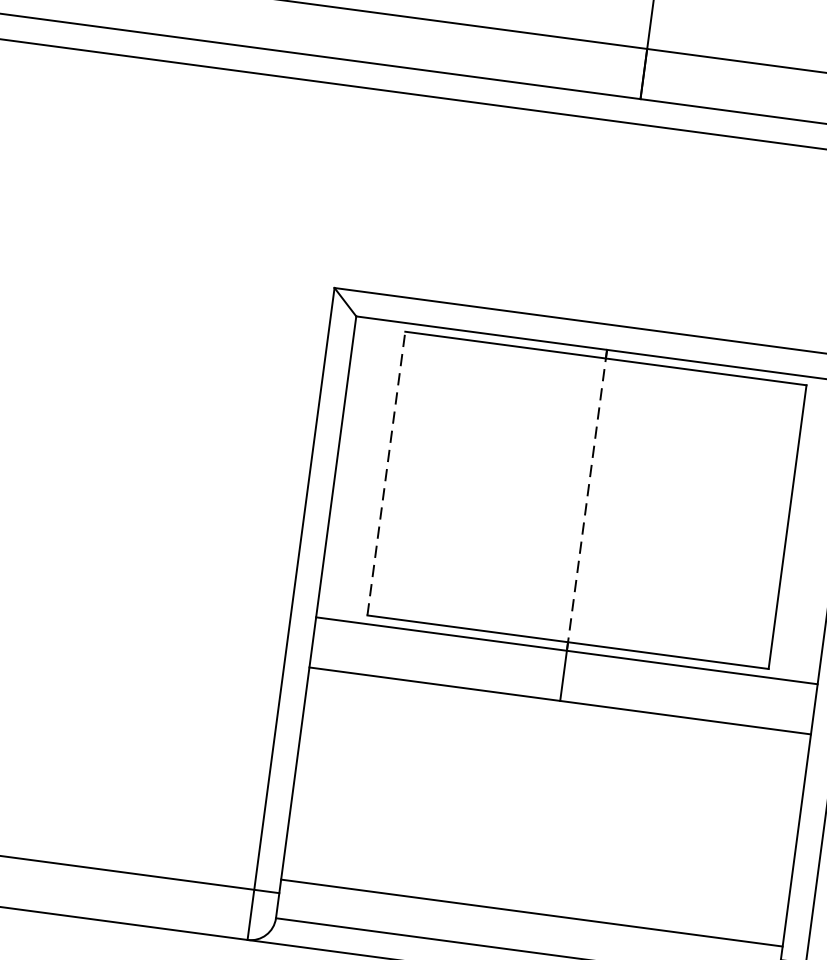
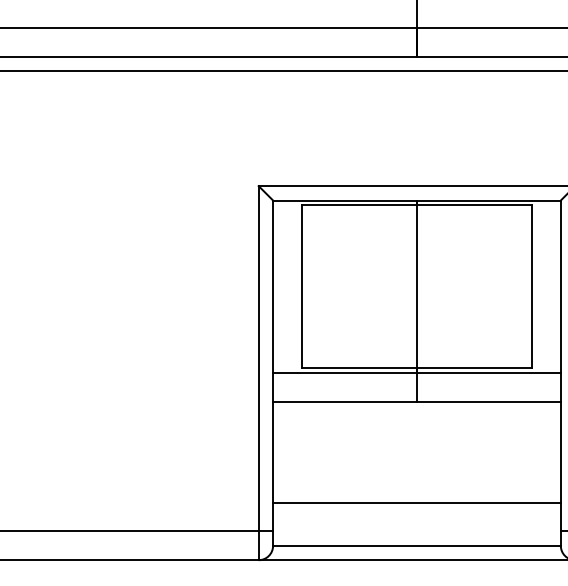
line: (385, 472) -> (301, 286), dashed -> solid
line: (586, 501) -> (416, 287), dashed -> solid
line: (531, 912) -> (416, 502), moved

